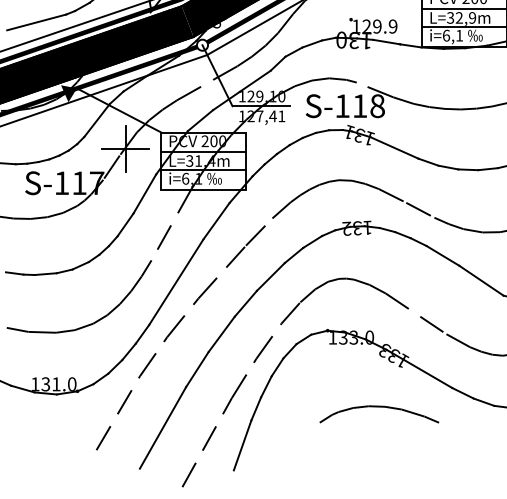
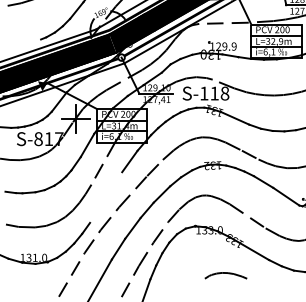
line: (36, 21) -> (23, 43), removed
text: (61, 183) -> (38, 139), S-117 -> S-817
line: (176, 282) -> (106, 197), removed
part: (378, 414) -> (225, 275), size x0.6

